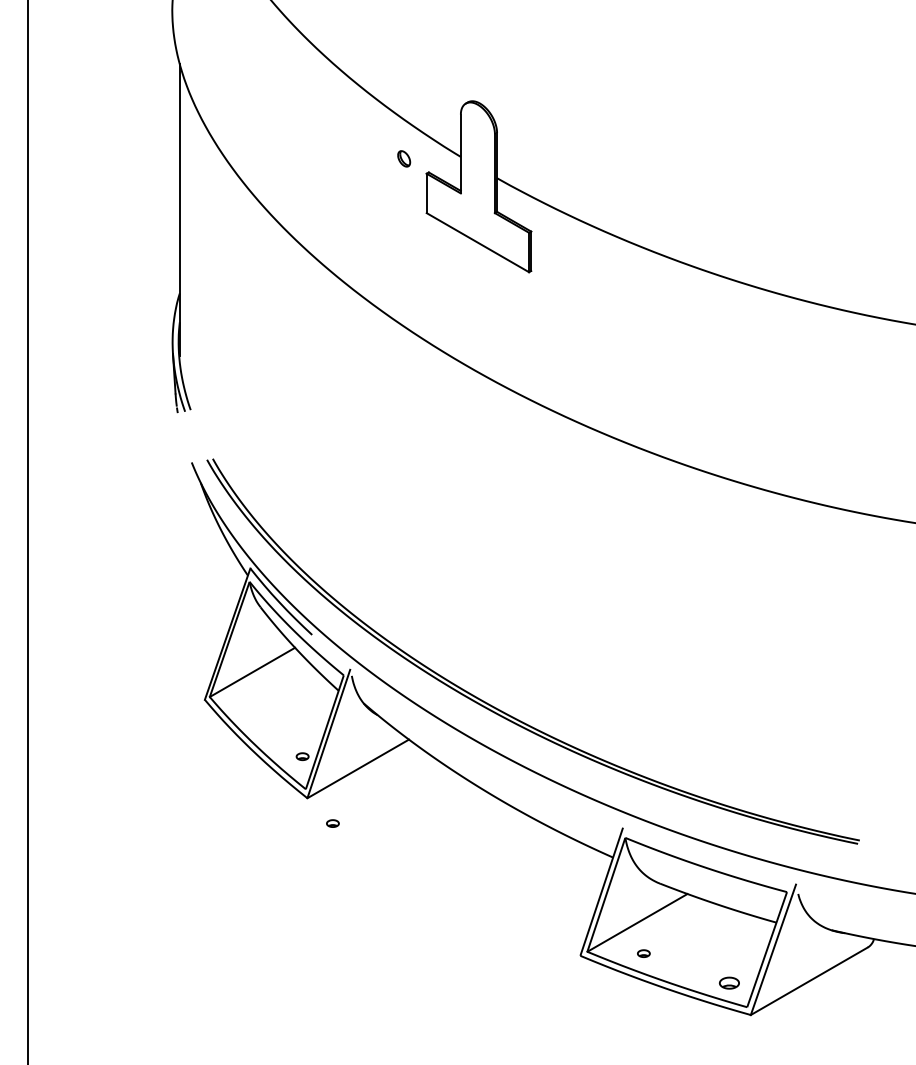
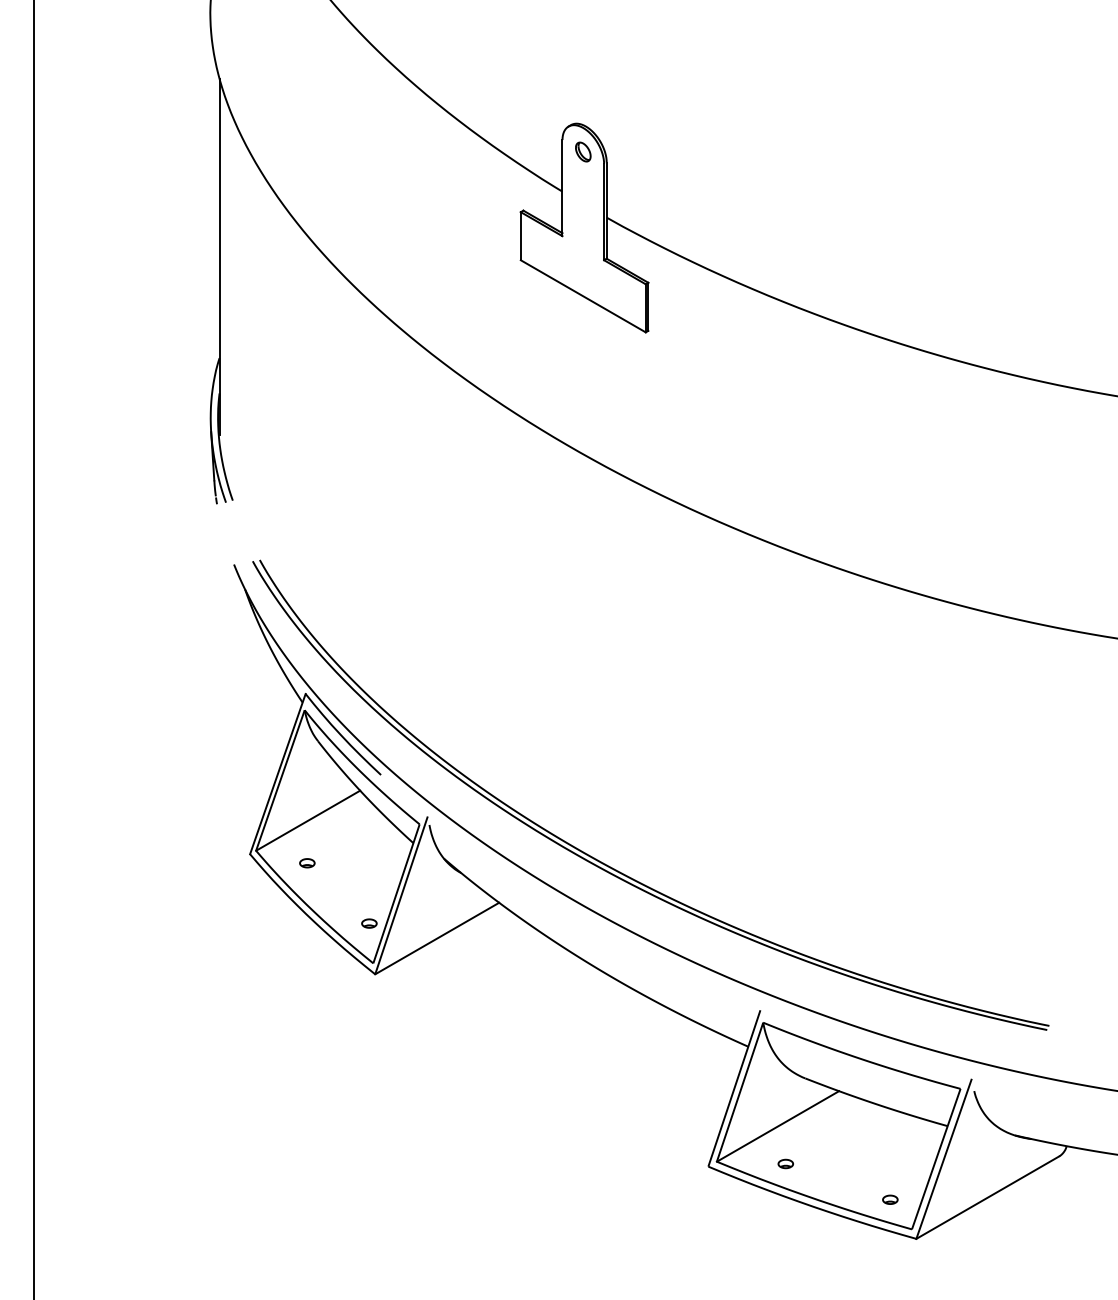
part: (404, 158) -> (583, 151), moved
part: (333, 823) -> (307, 863), moved
part: (729, 982) -> (890, 1199), size x0.62

